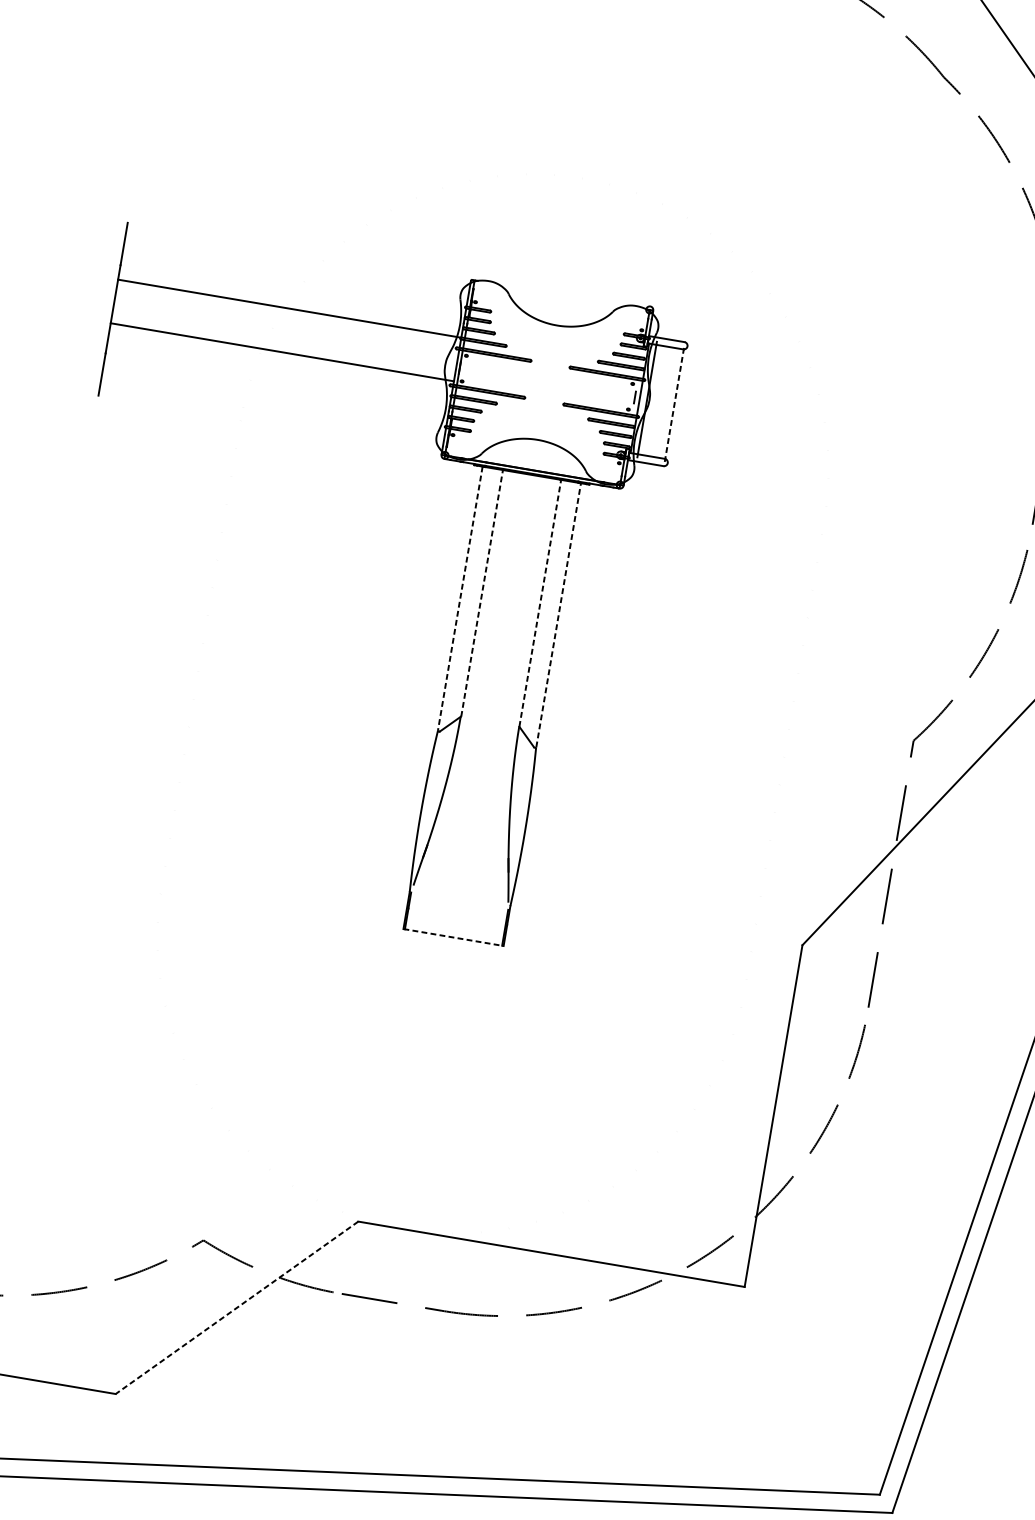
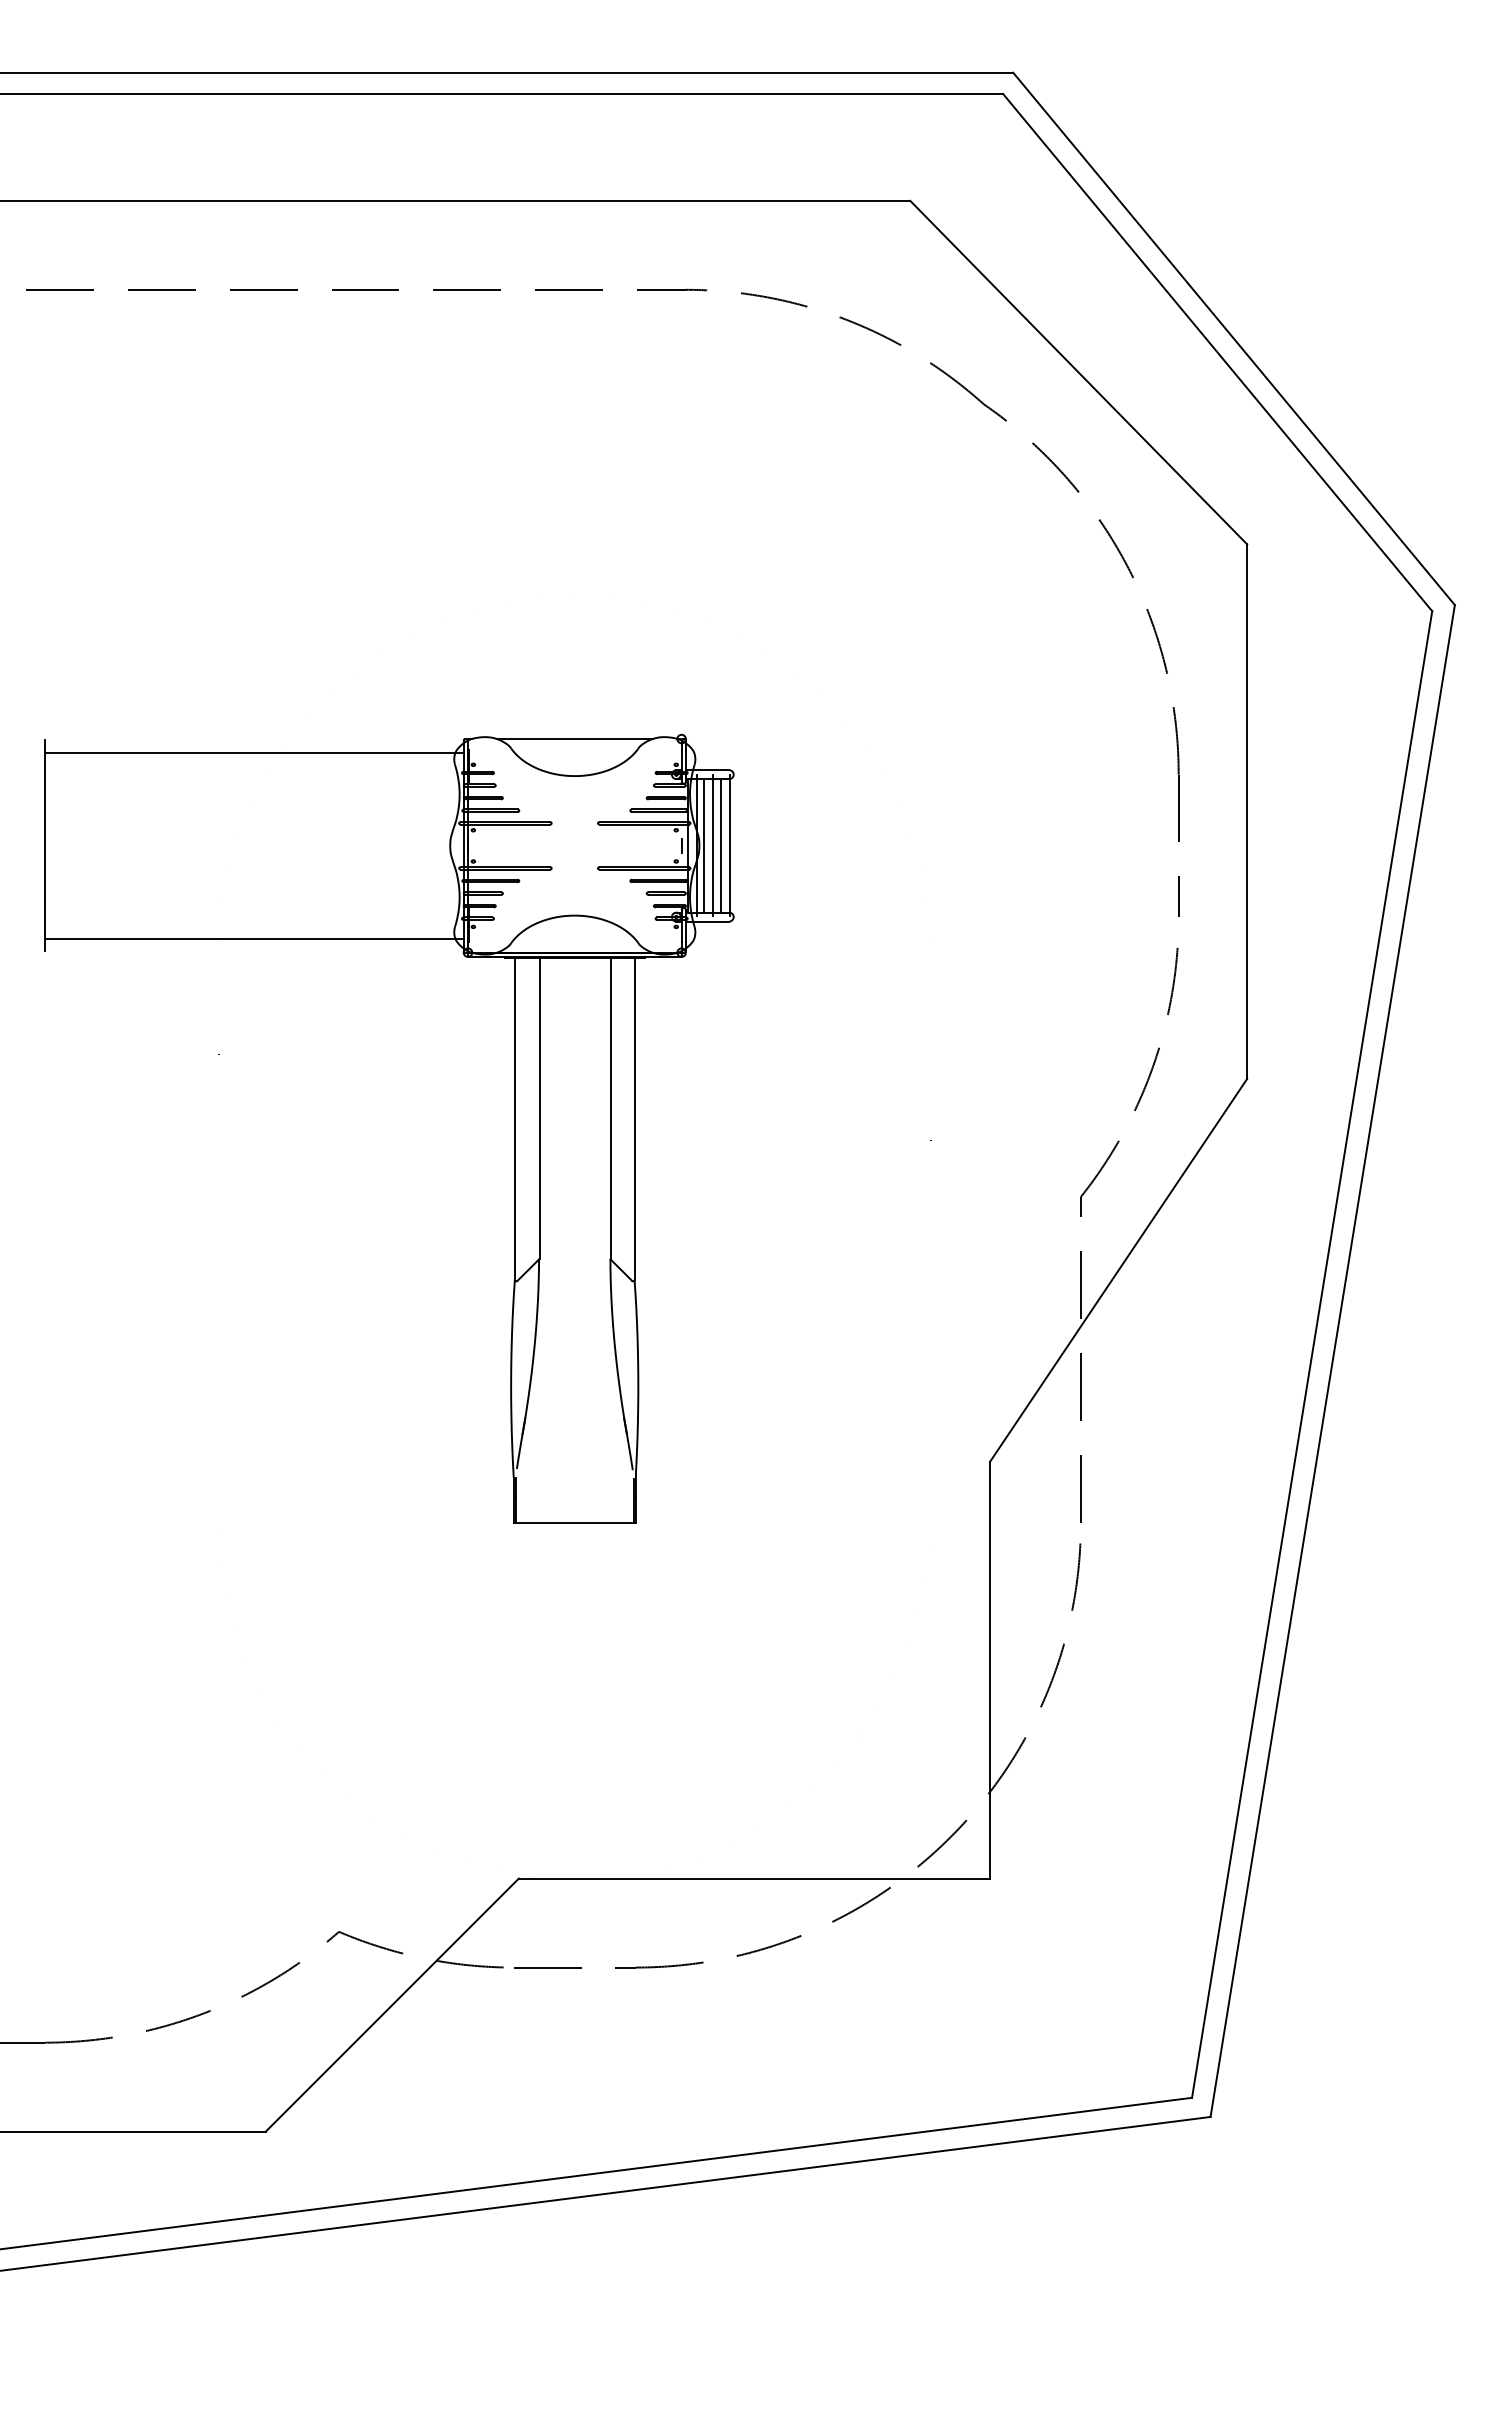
line: (561, 295) -> (574, 739), added
line: (289, 308) -> (254, 752), moved
line: (282, 351) -> (254, 938), moved
line: (653, 400) -> (704, 845), added
line: (661, 401) -> (713, 845), added
line: (666, 402) -> (720, 845), added
line: (674, 403) -> (729, 845), dashed -> solid
line: (482, 593) -> (539, 1108), dashed -> solid
line: (460, 598) -> (514, 1119), dashed -> solid
line: (540, 602) -> (610, 1108), dashed -> solid
line: (558, 614) -> (634, 1118), dashed -> solid
line: (454, 937) -> (575, 1522), dashed -> solid
line: (237, 1308) -> (392, 2005), dashed -> solid

